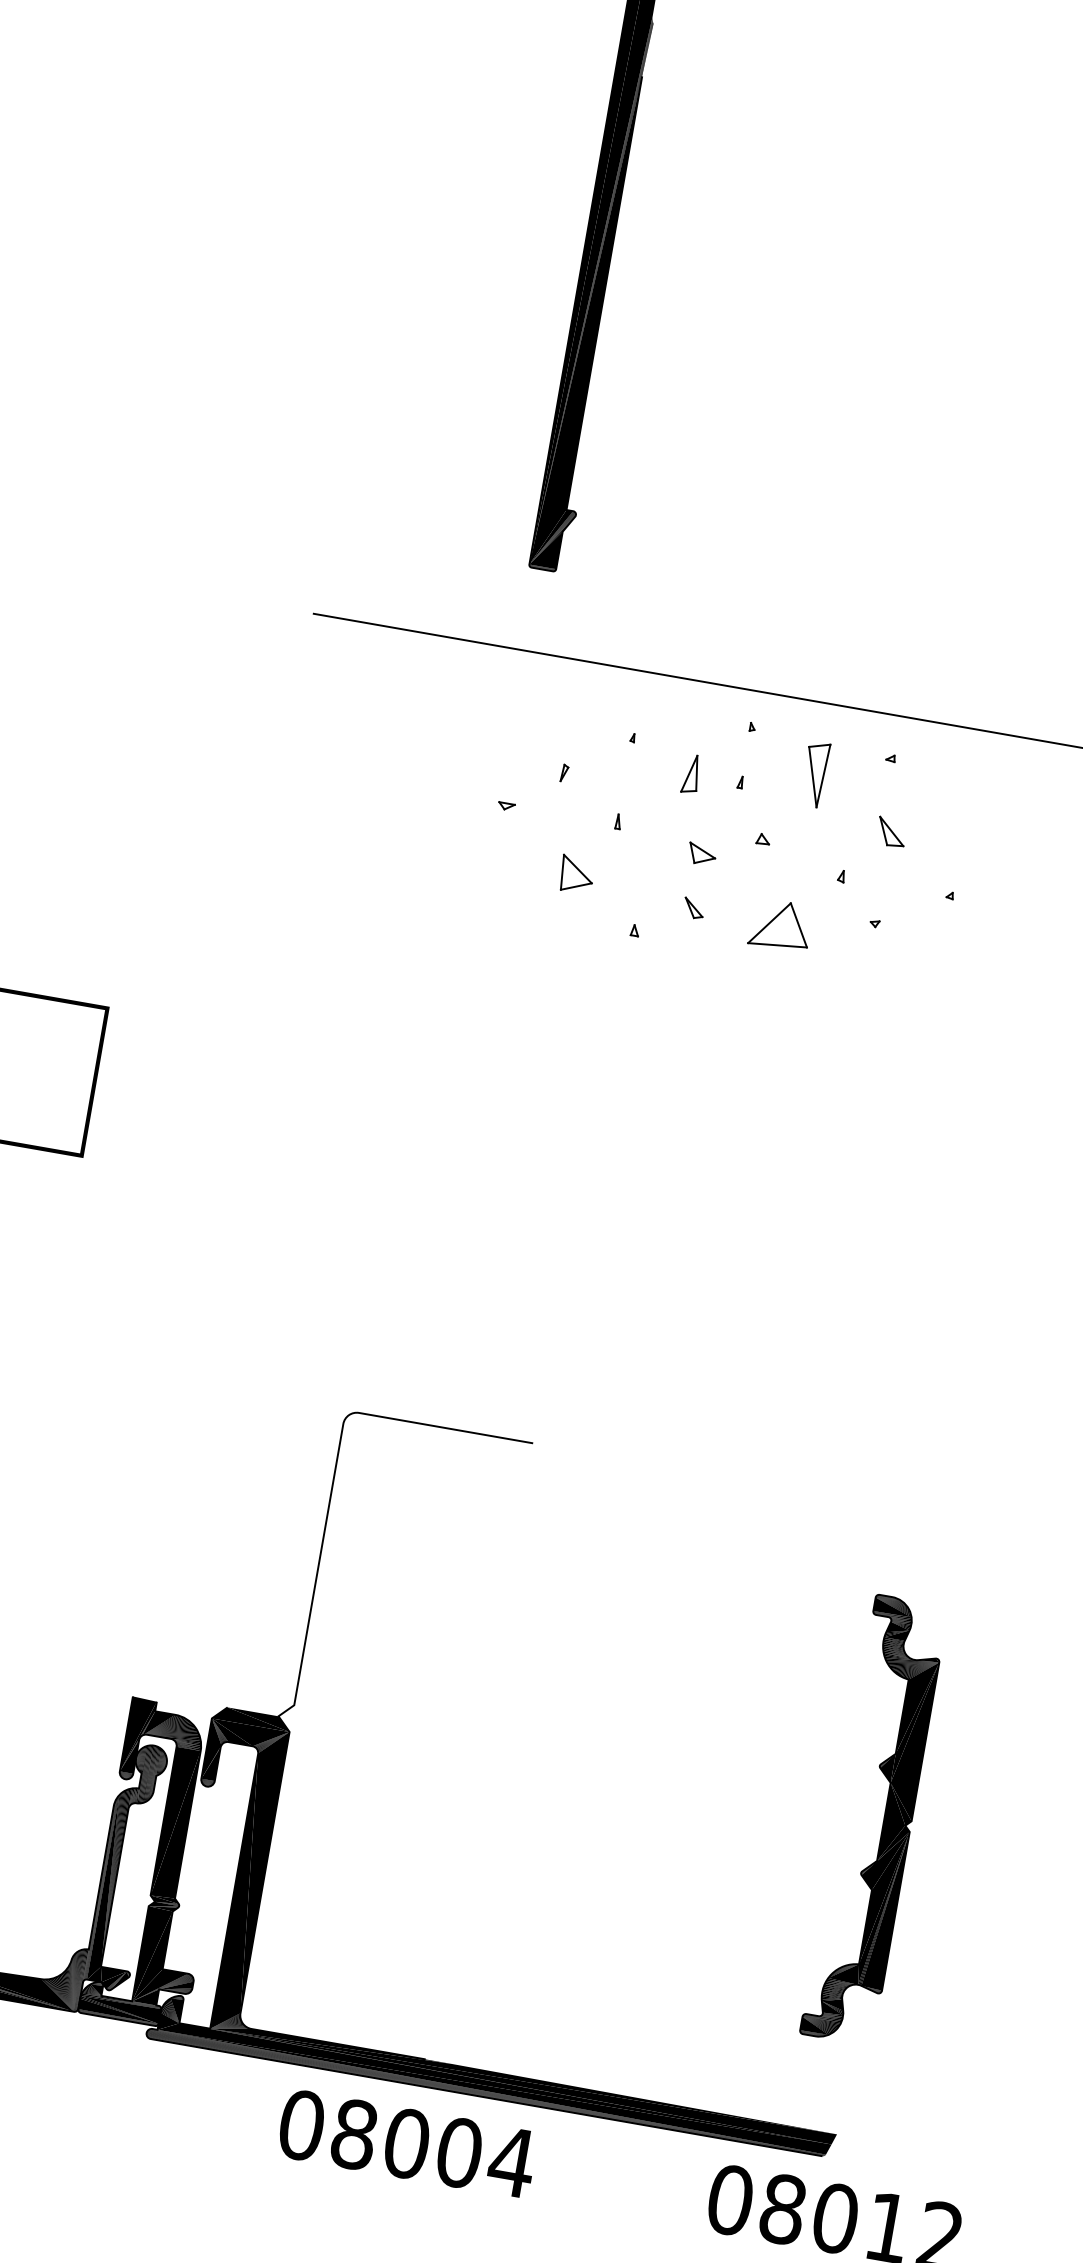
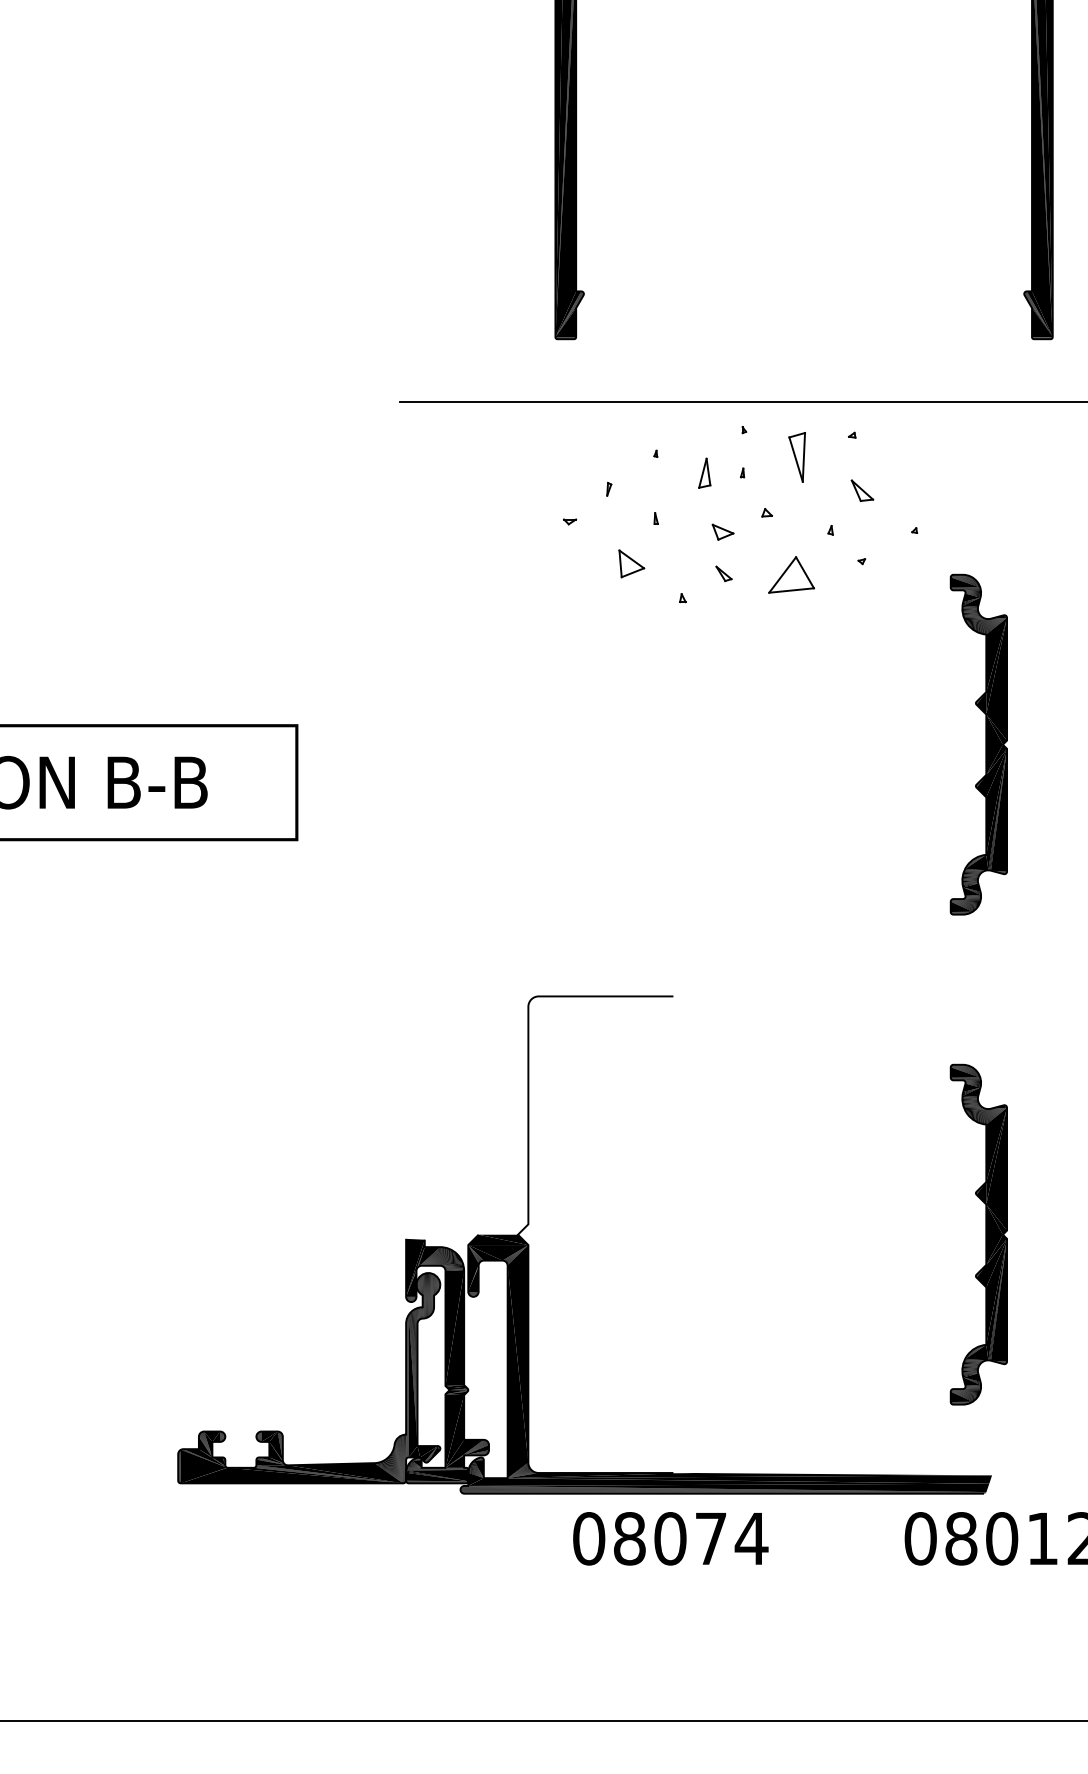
part: (993, 1188) -> (985, 744), added
text: (460, 2152) -> (711, 1538), 08004 -> 08074

